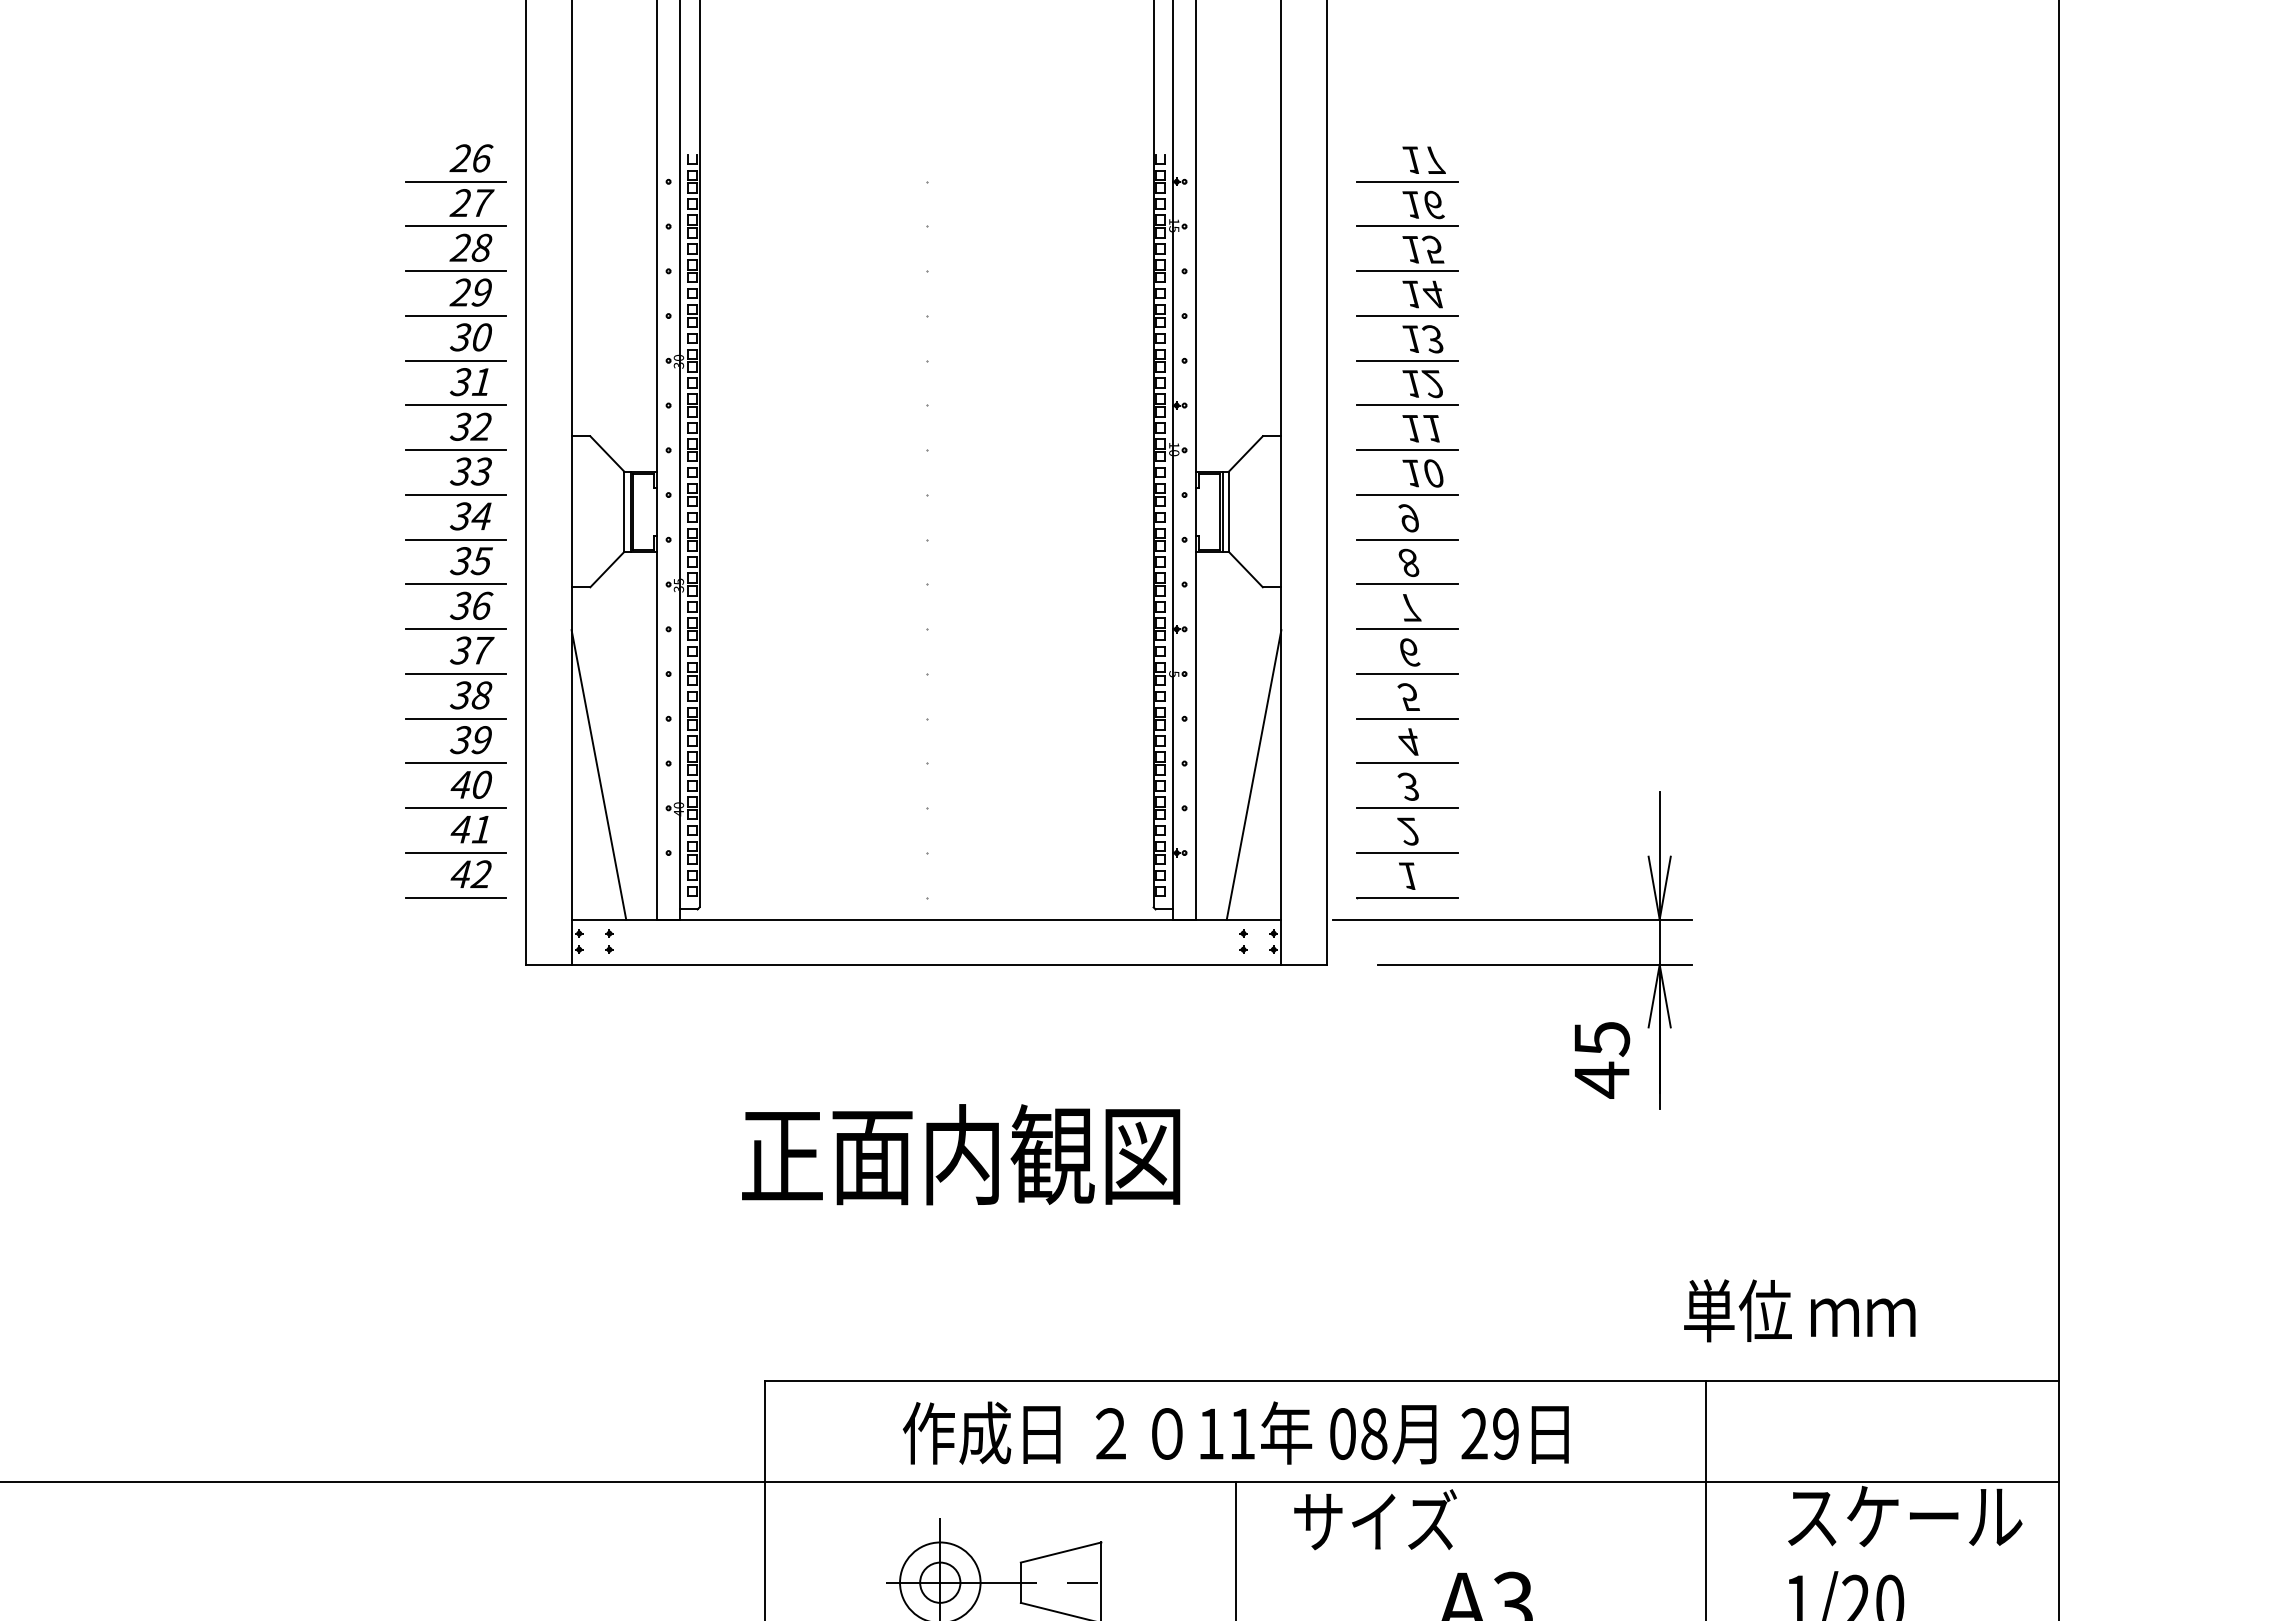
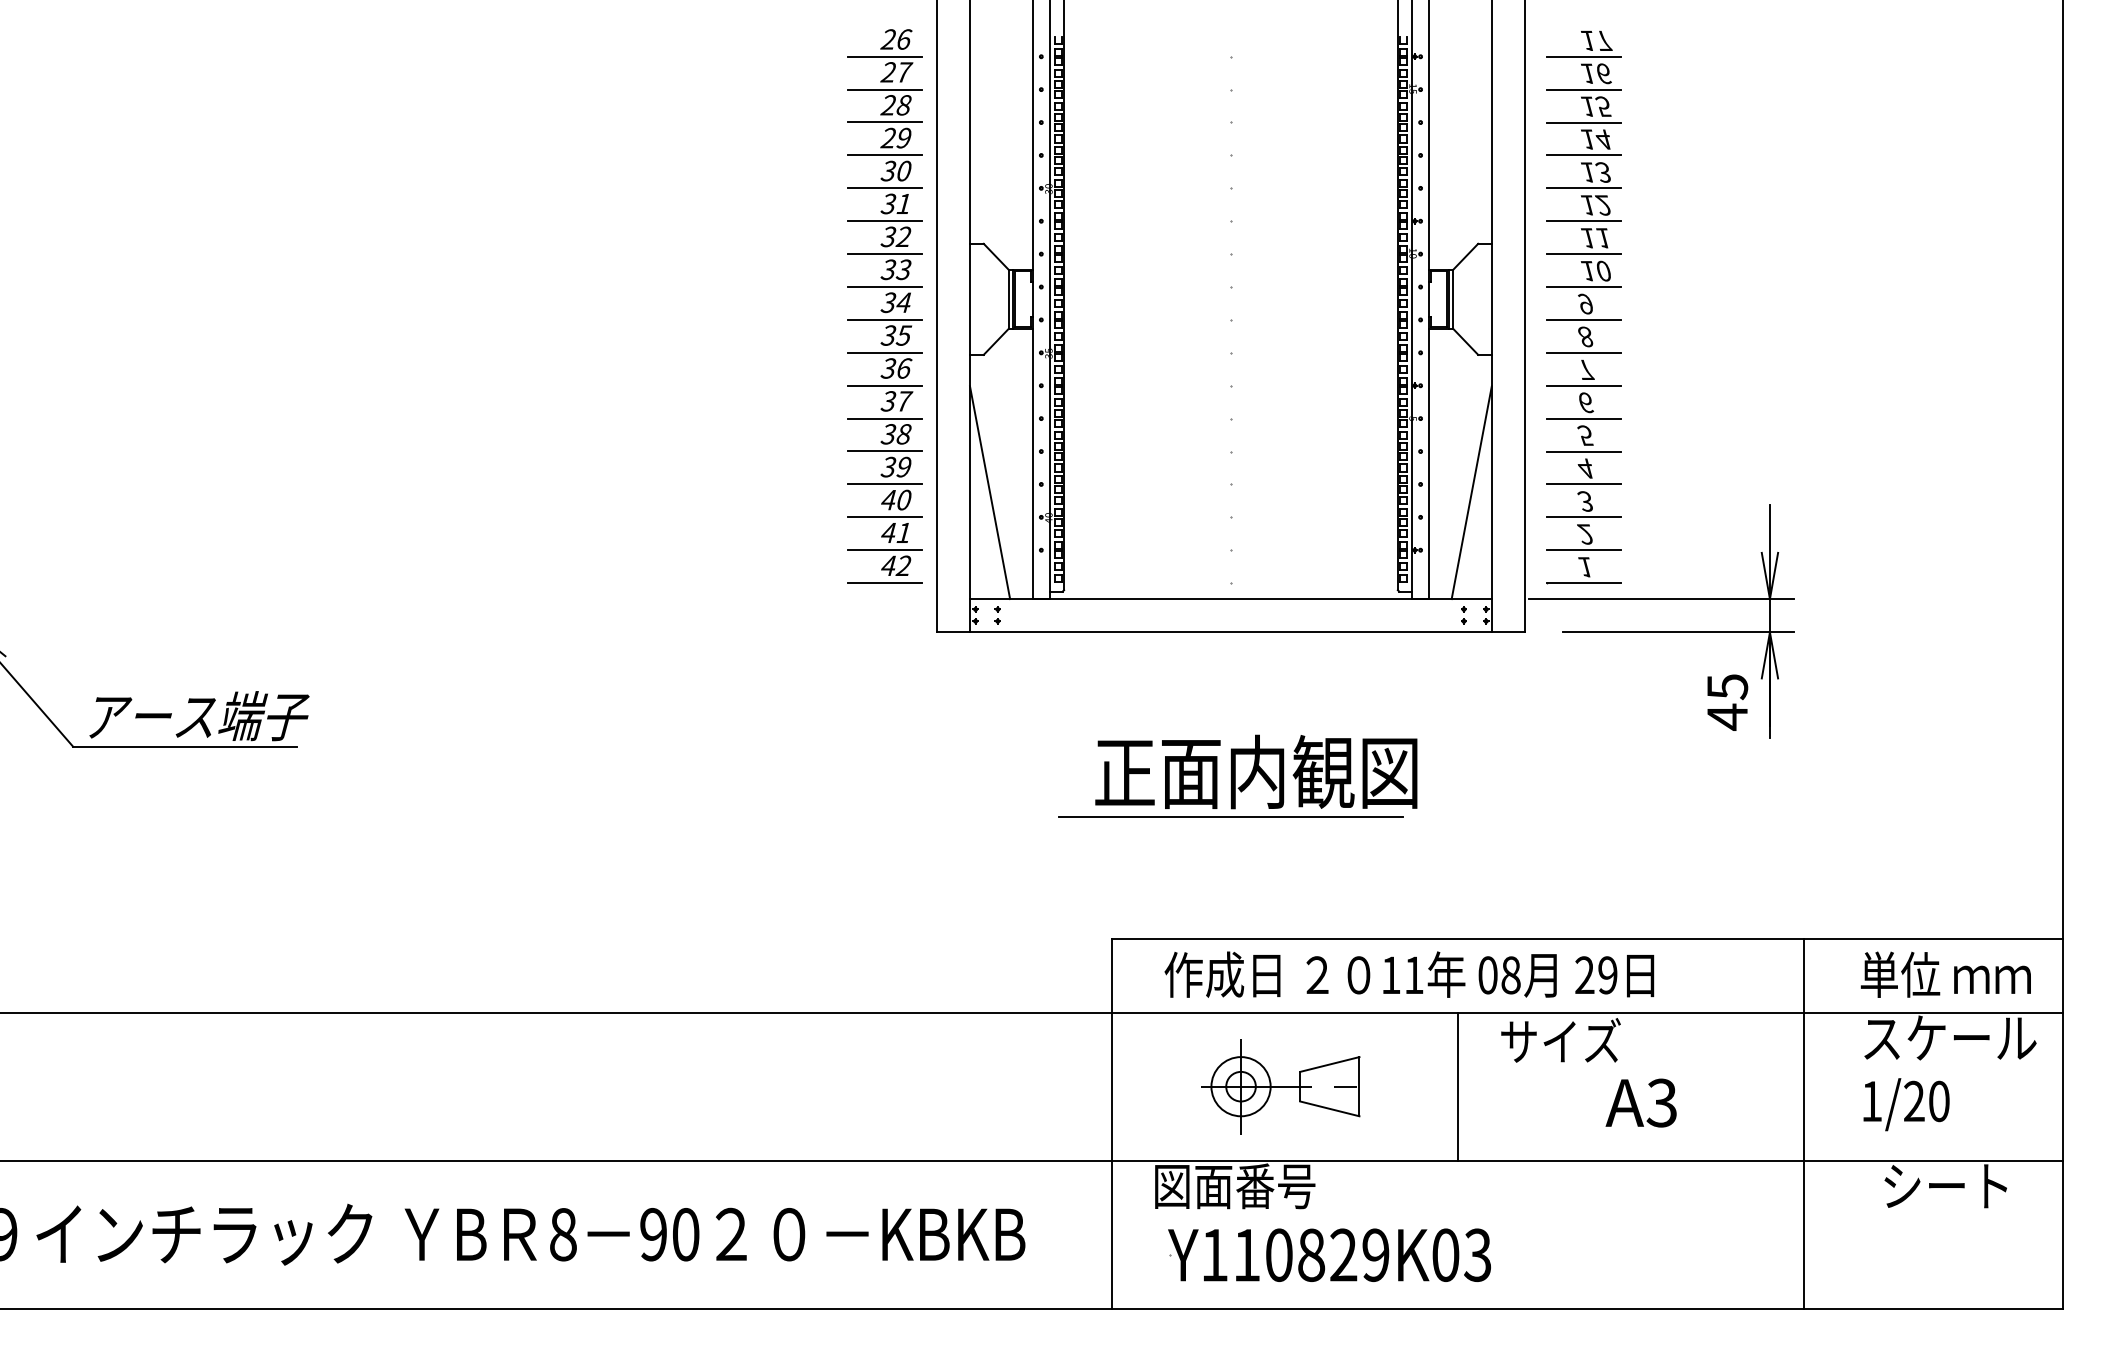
line: (925, 1216) -> (1230, 817), added
text: (1799, 1310) -> (1945, 974), moved
text: (1236, 1432) -> (1409, 974), moved

